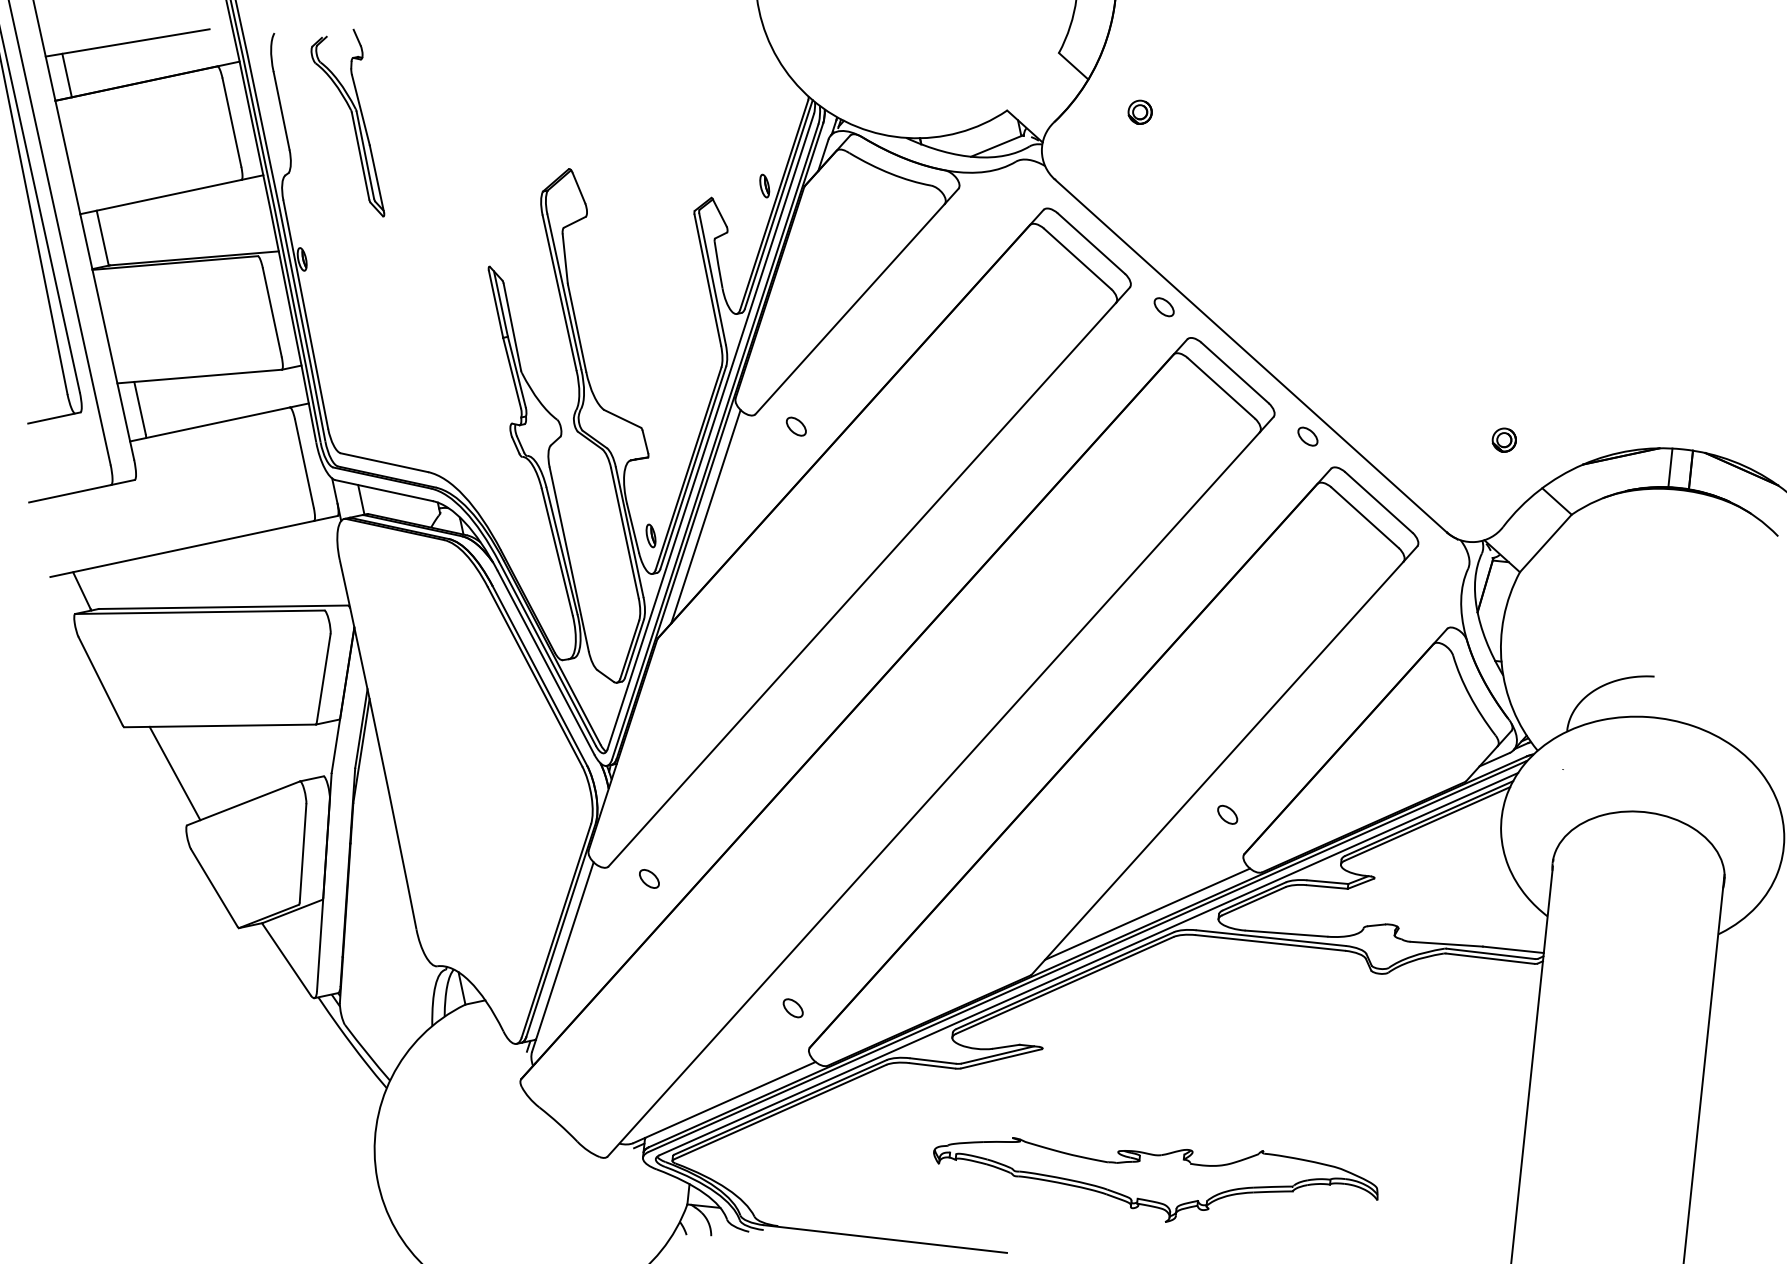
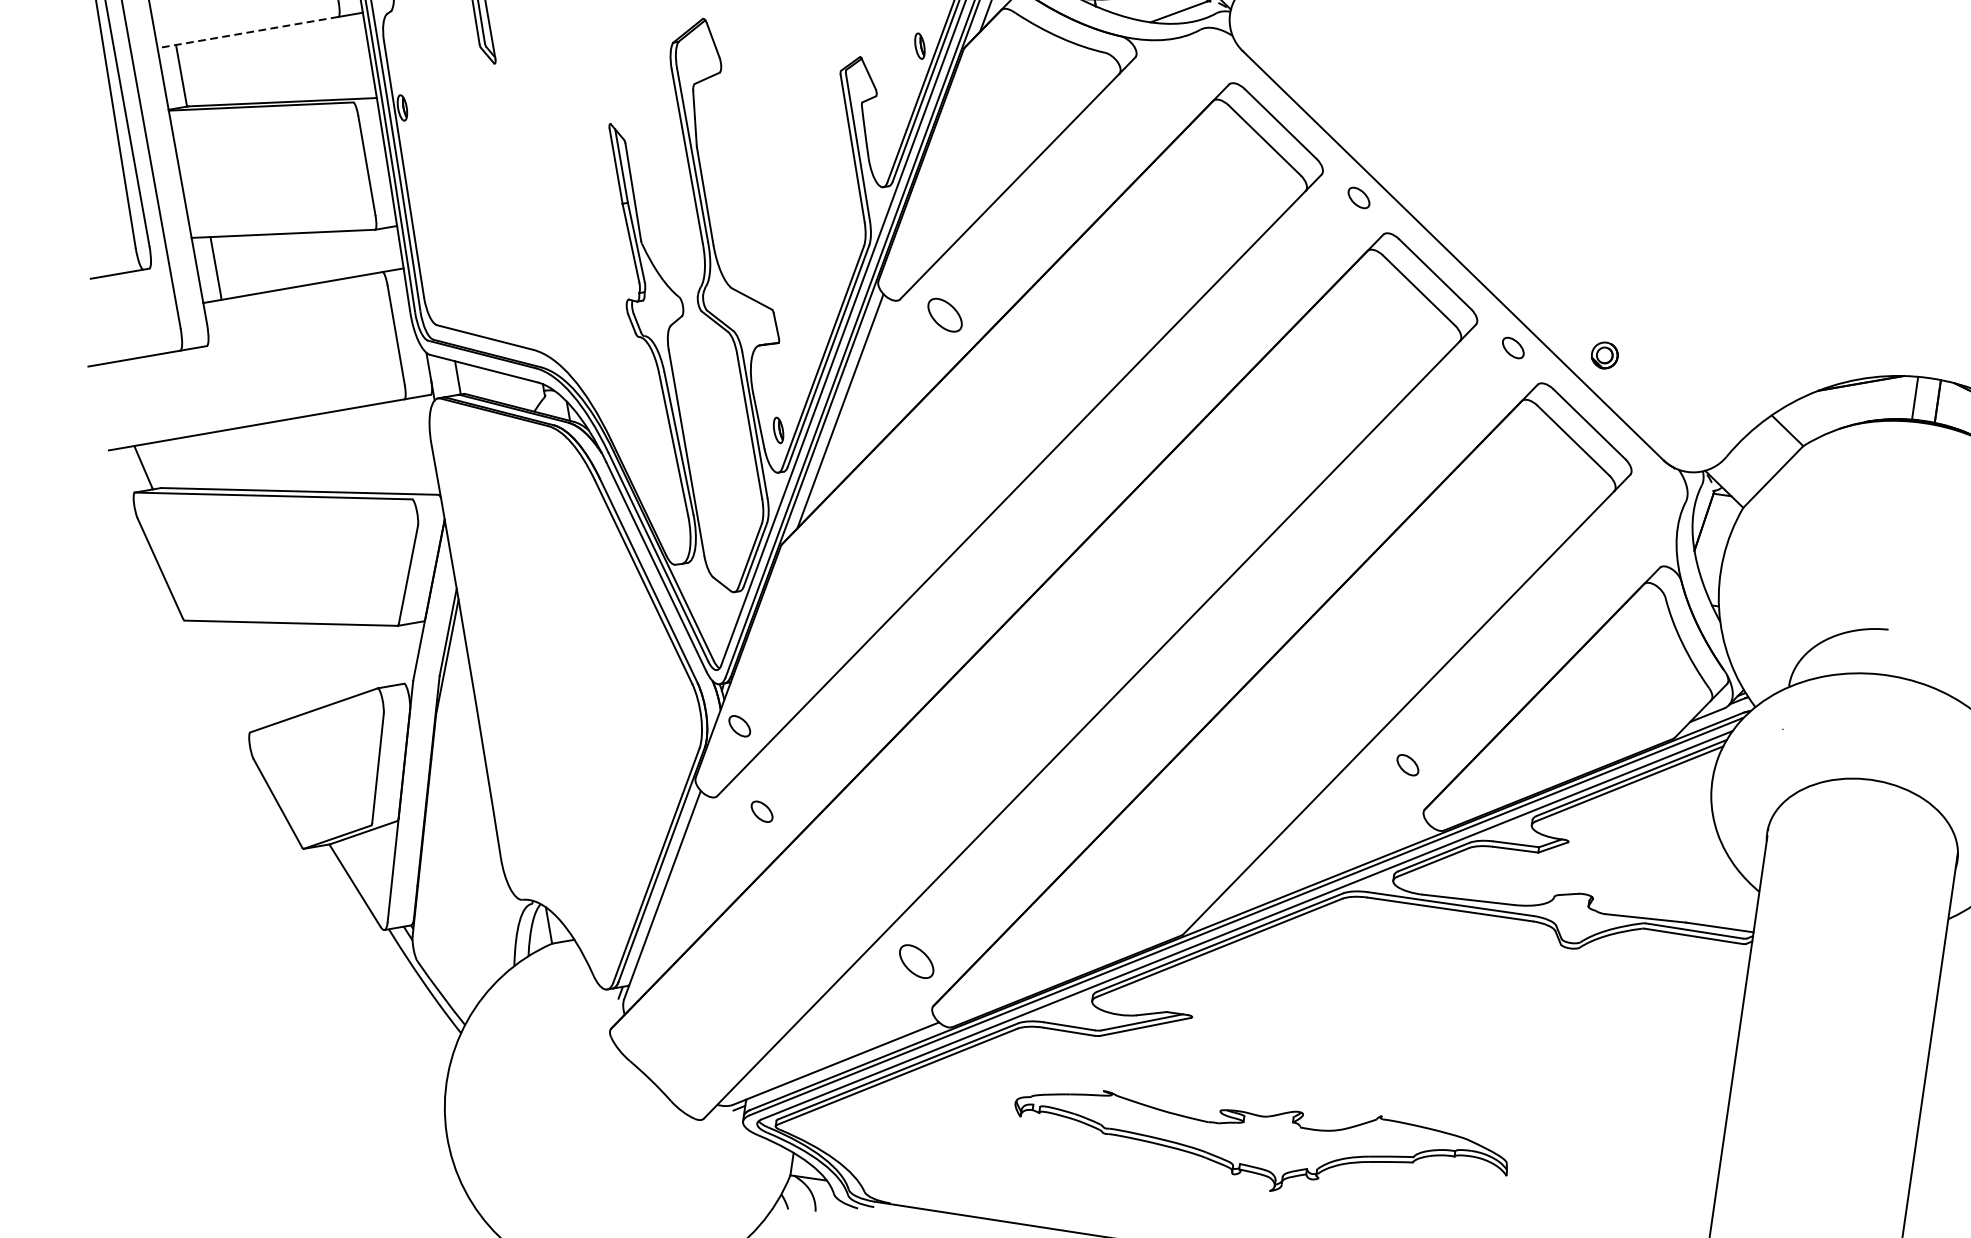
line: (160, 197) -> (247, 33), solid -> dashed
part: (795, 426) -> (943, 314), size x1.6
part: (1503, 439) -> (1603, 354), moved
line: (174, 773) -> (238, 674), removed
part: (626, 802) -> (739, 725), added
line: (1147, 913) -> (1314, 871), removed
part: (792, 1008) -> (915, 961), size x1.6
part: (1155, 1179) -> (1260, 1143), moved

